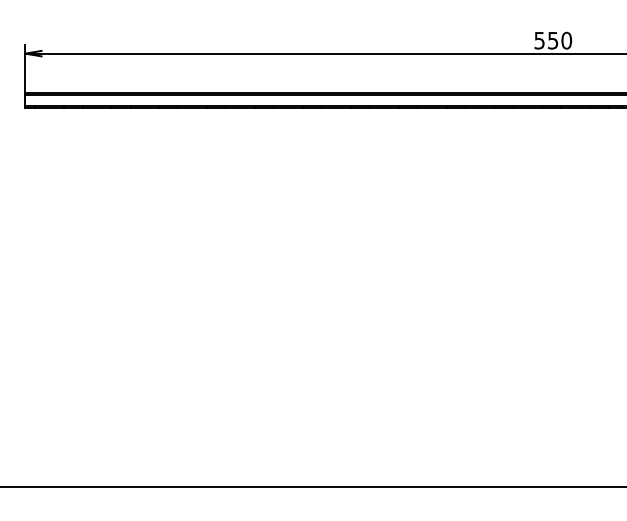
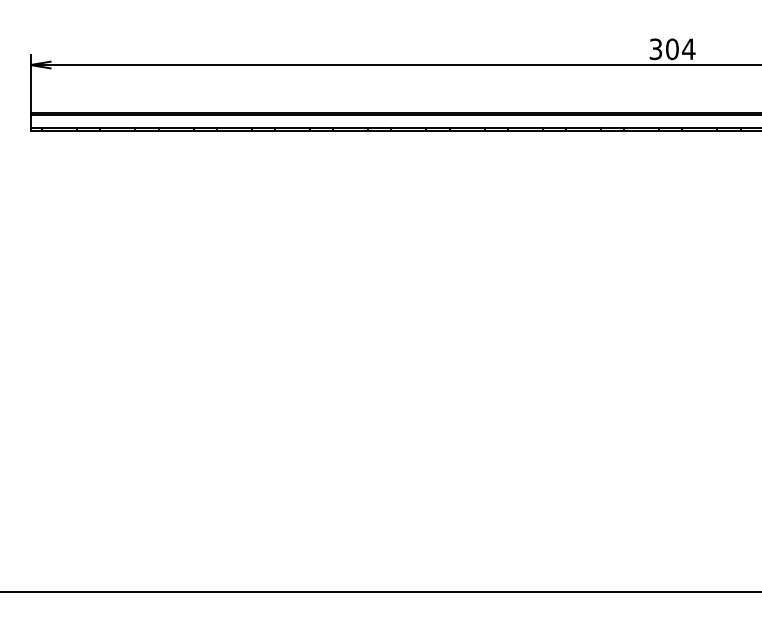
text: (553, 40) -> (672, 49), 550 -> 304

